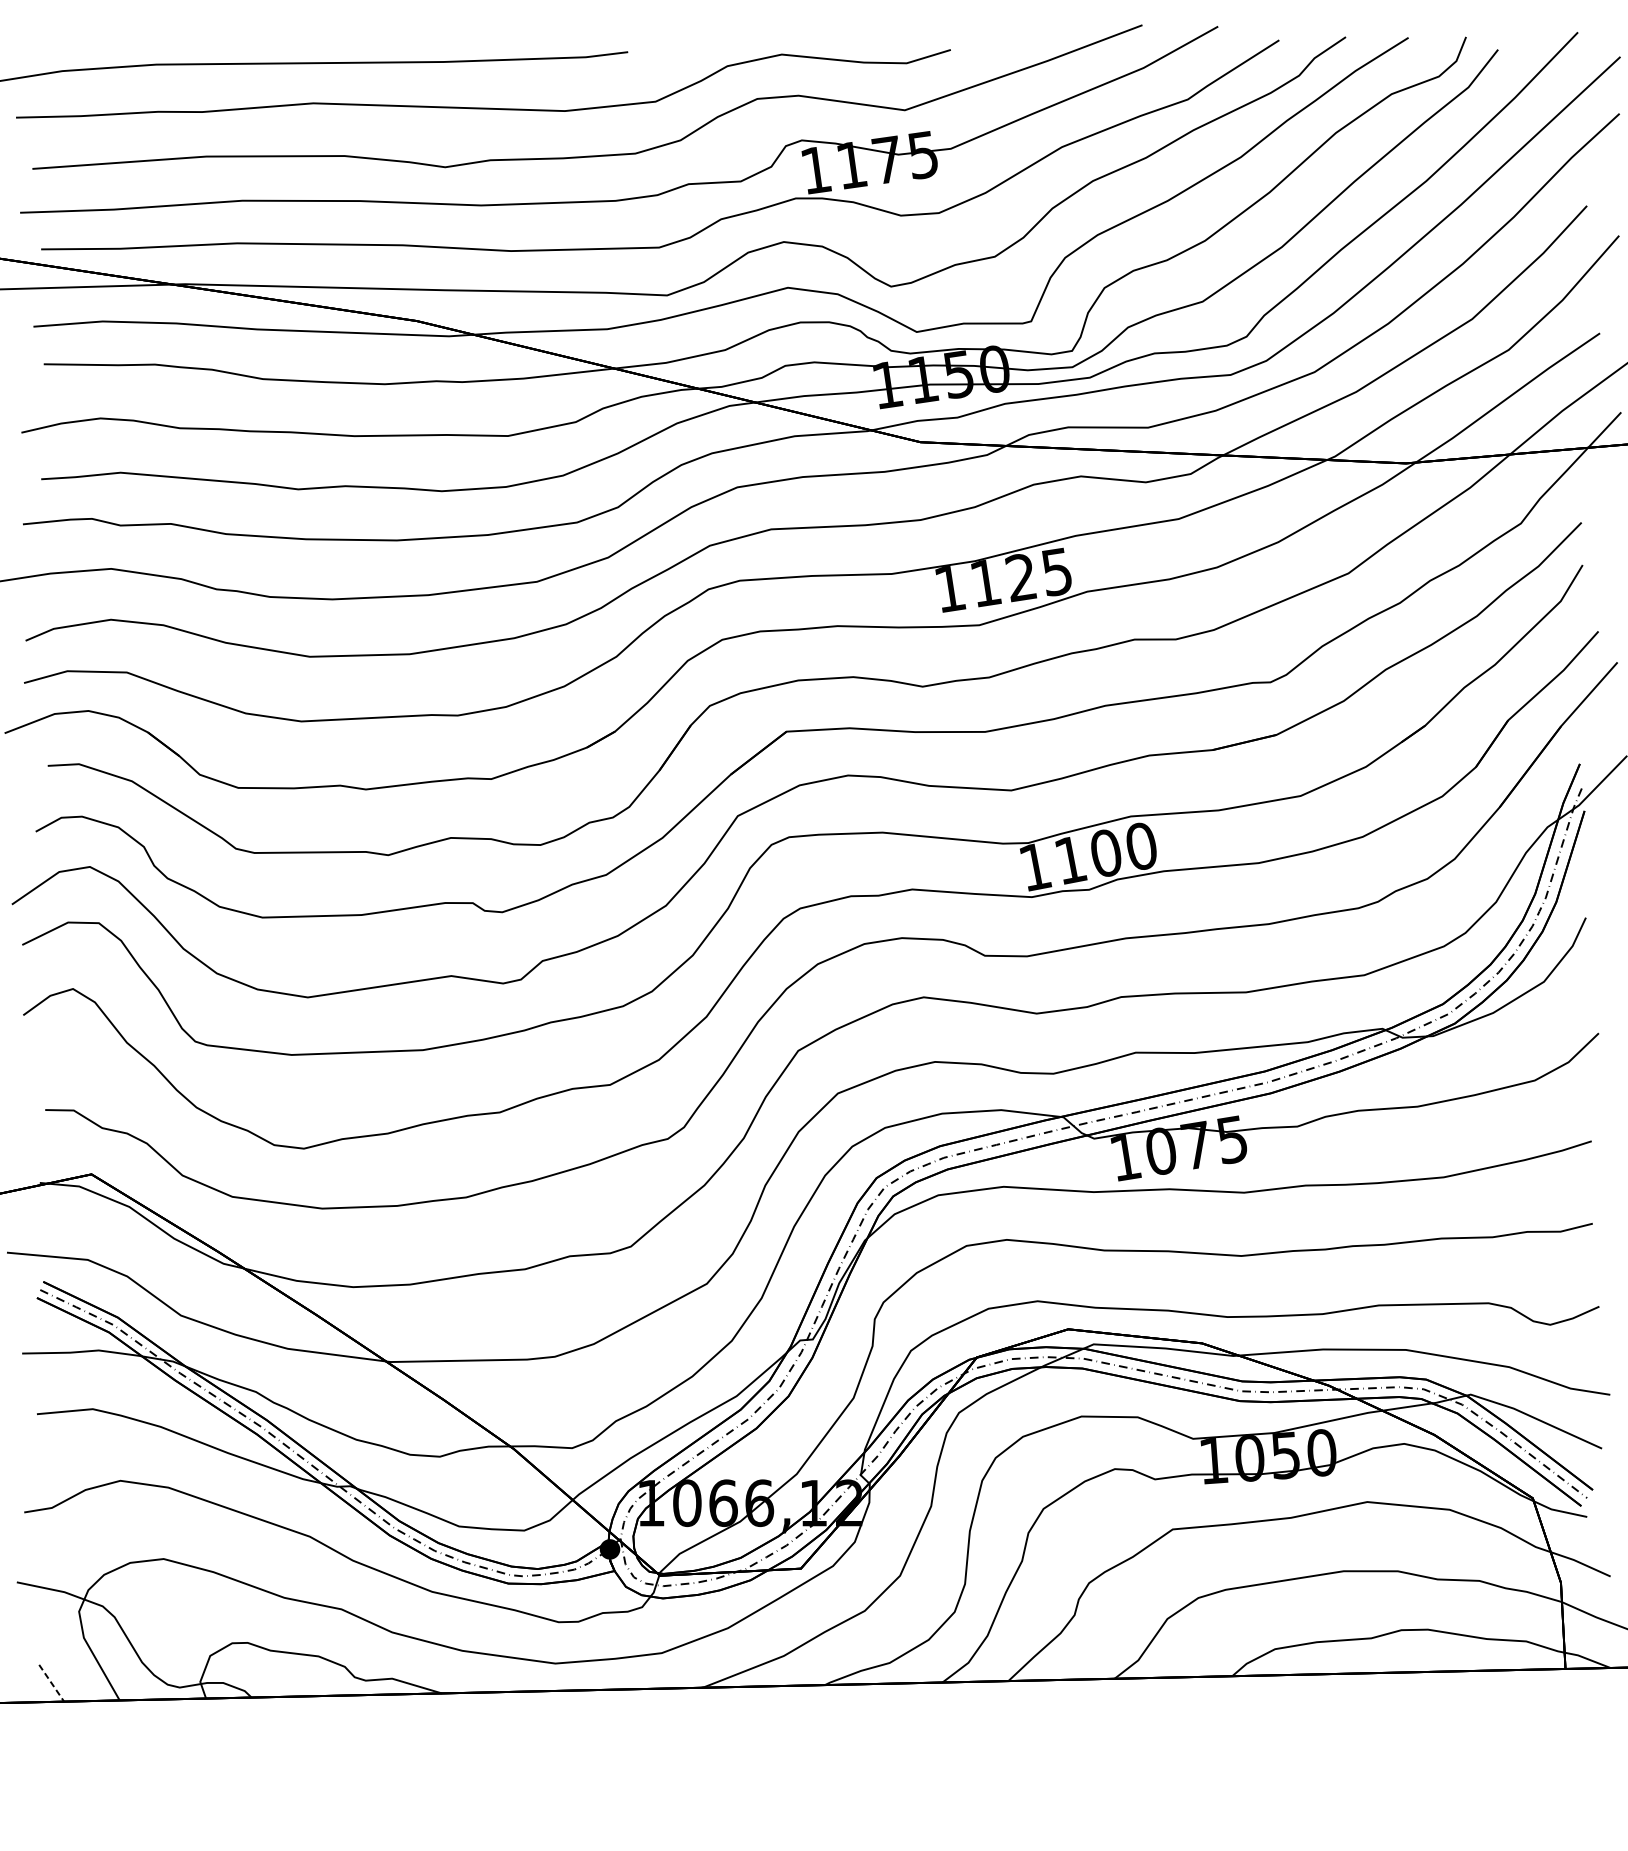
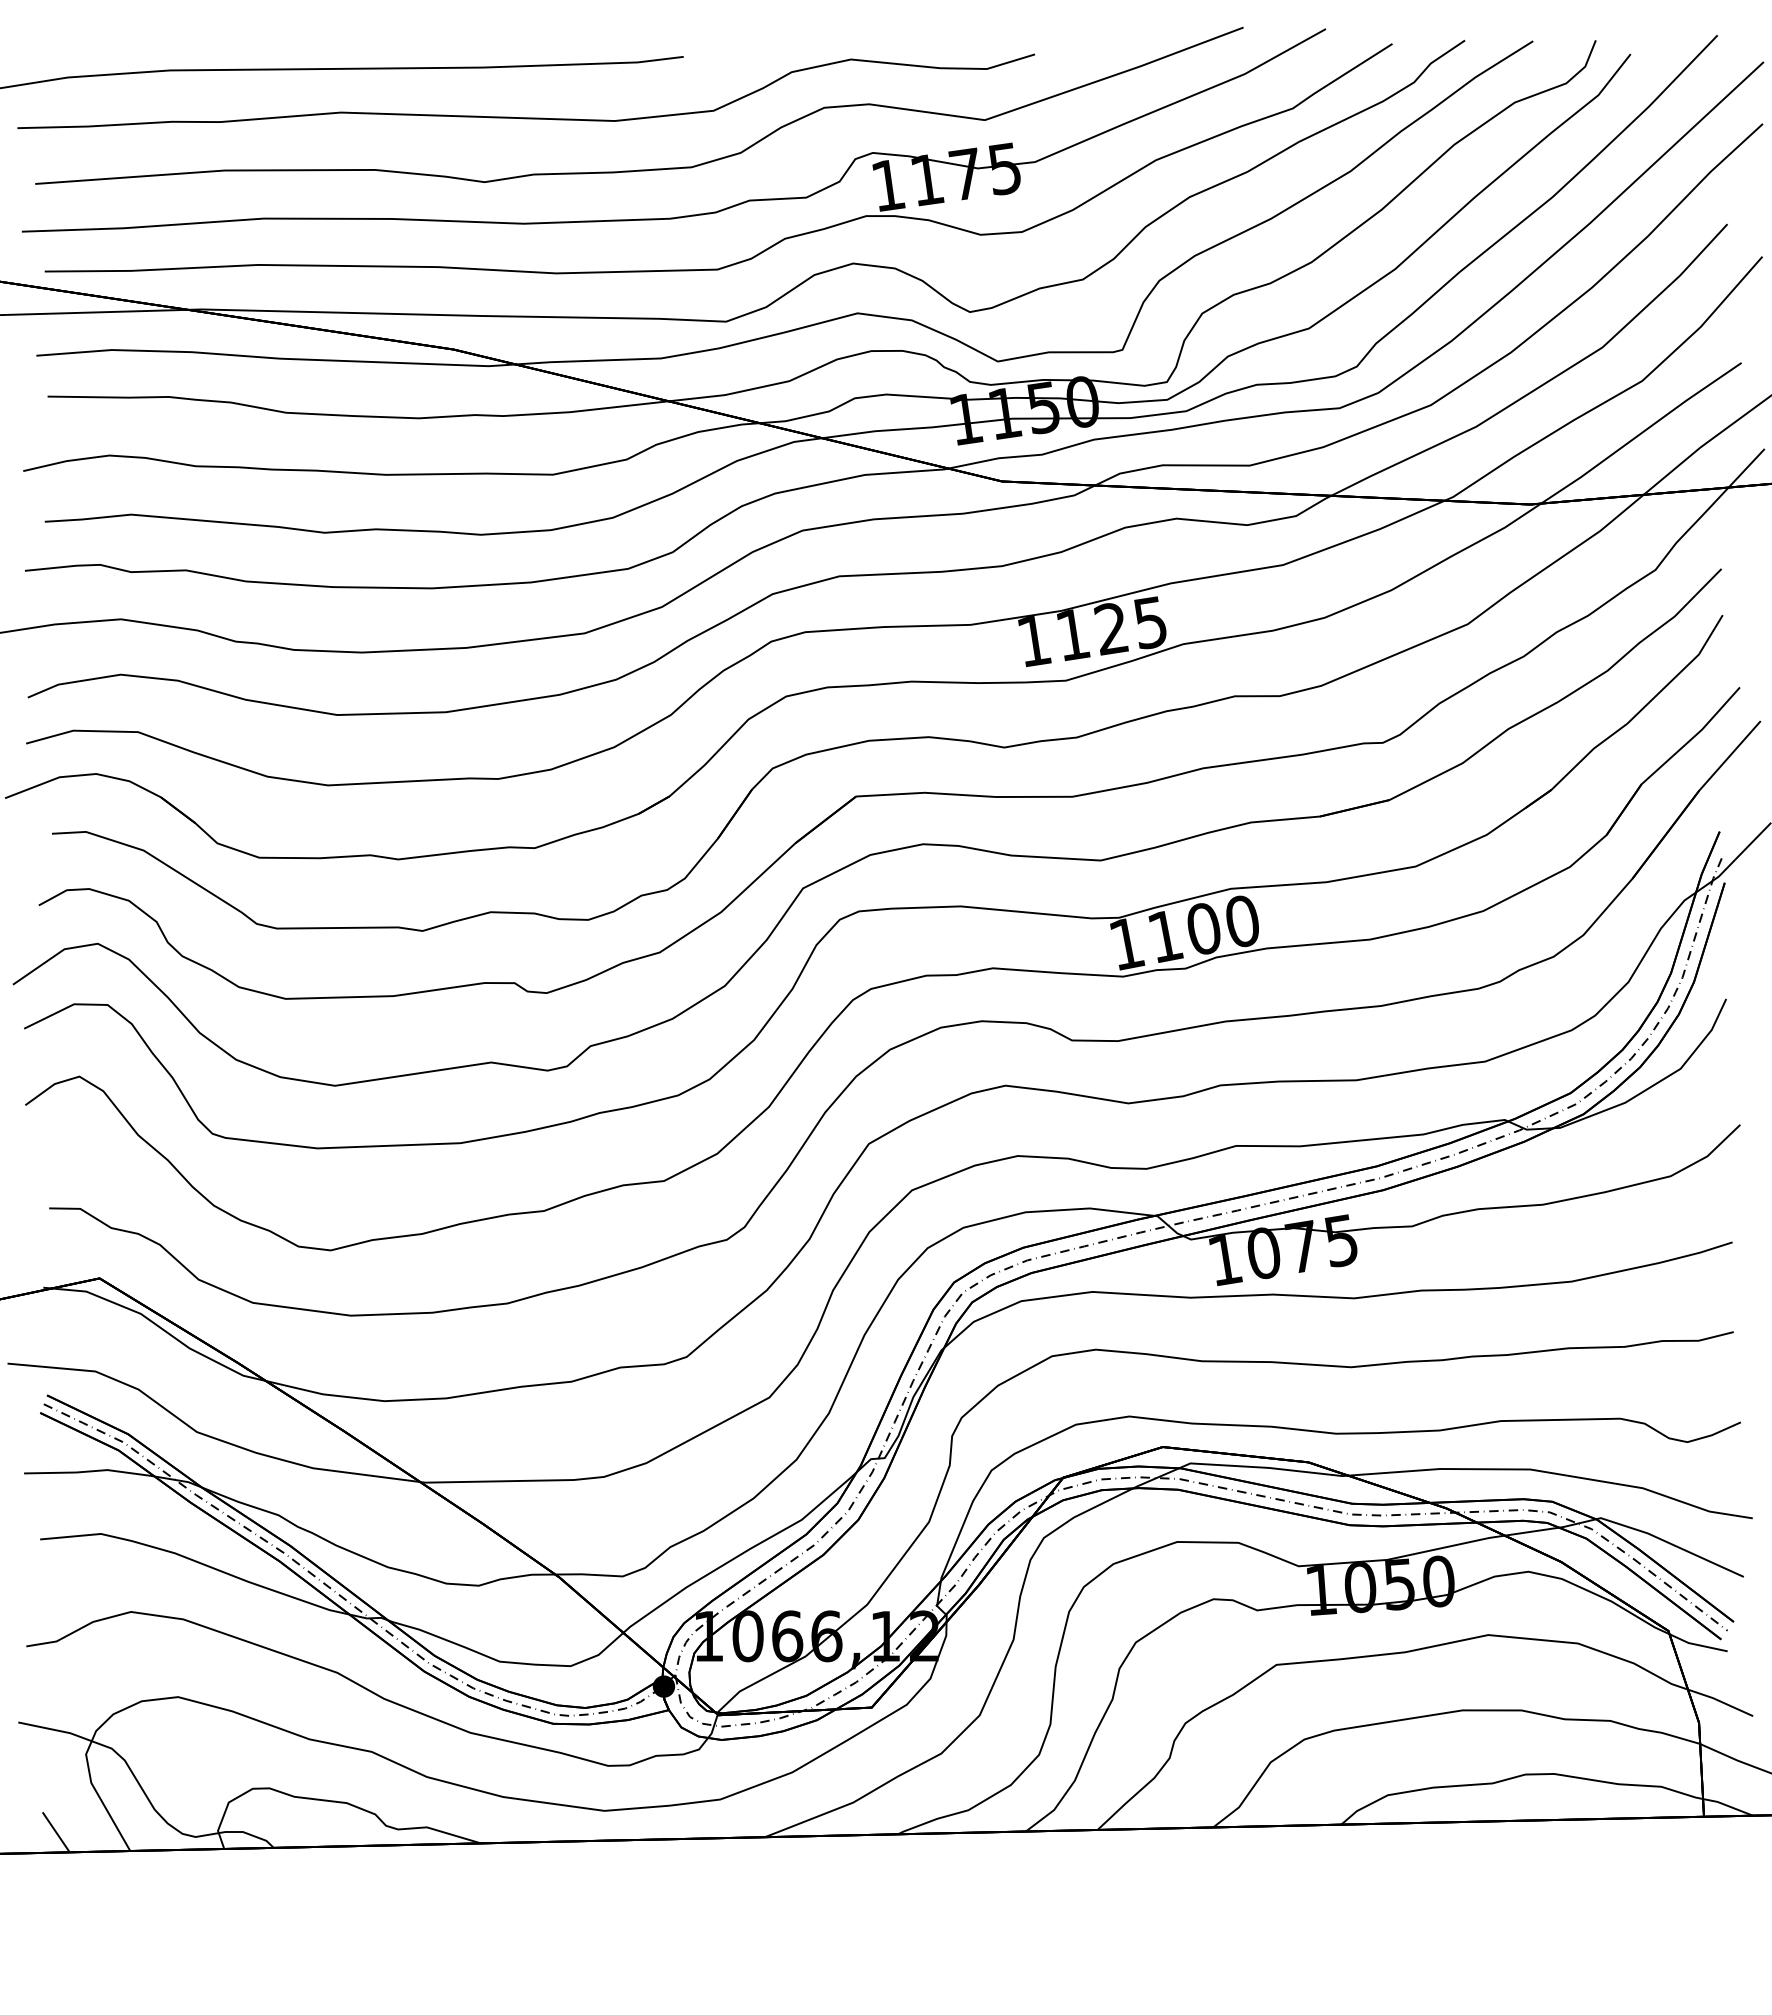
line: (51, 1683) -> (56, 1832), dashed -> solid

